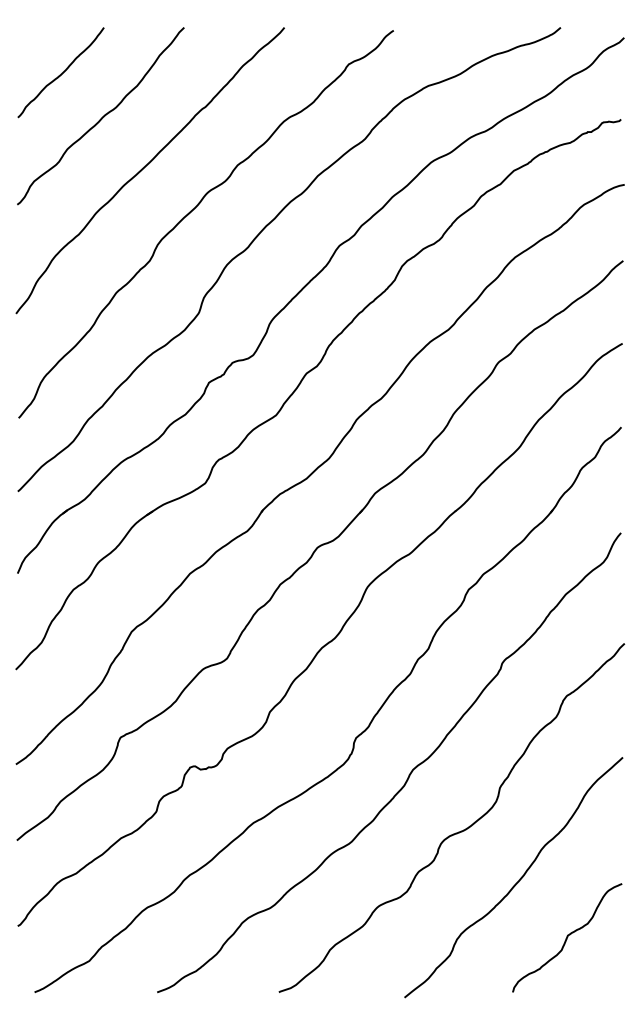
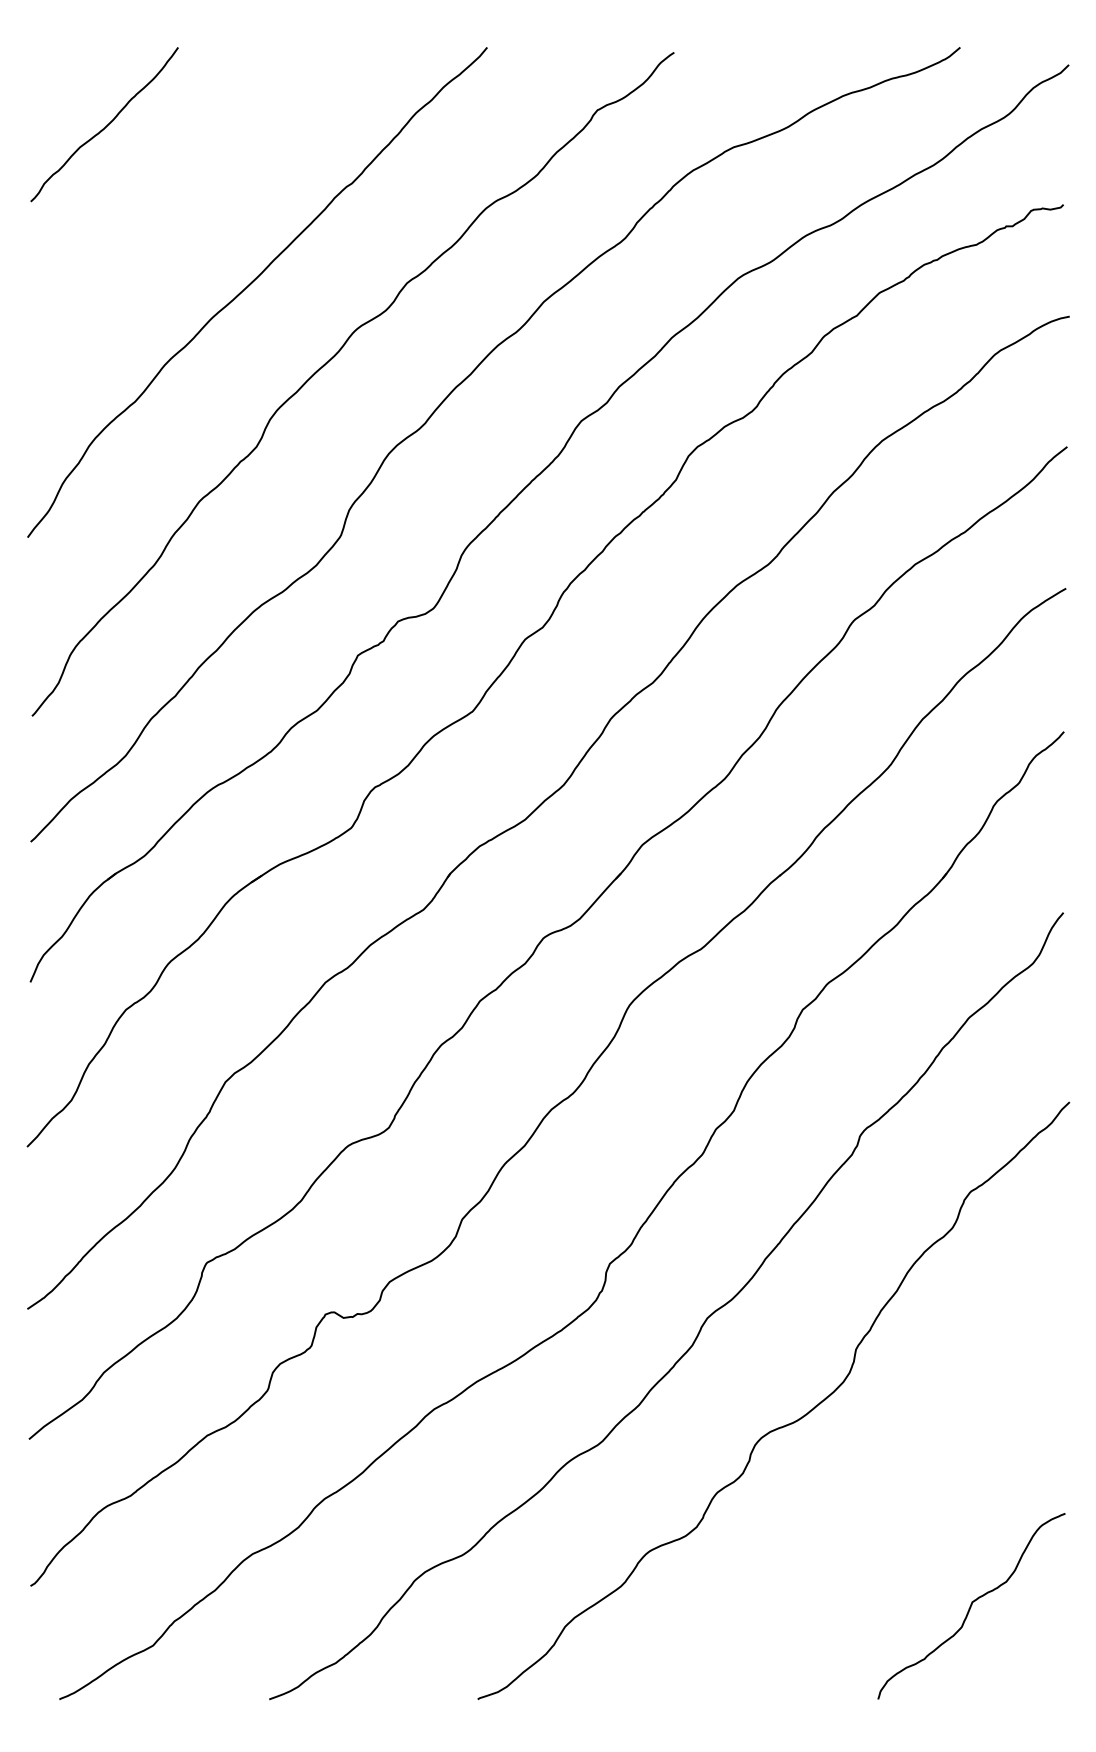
curve: (101, 117) -> (173, 201), removed
curve: (517, 881) -> (886, 1509), removed

